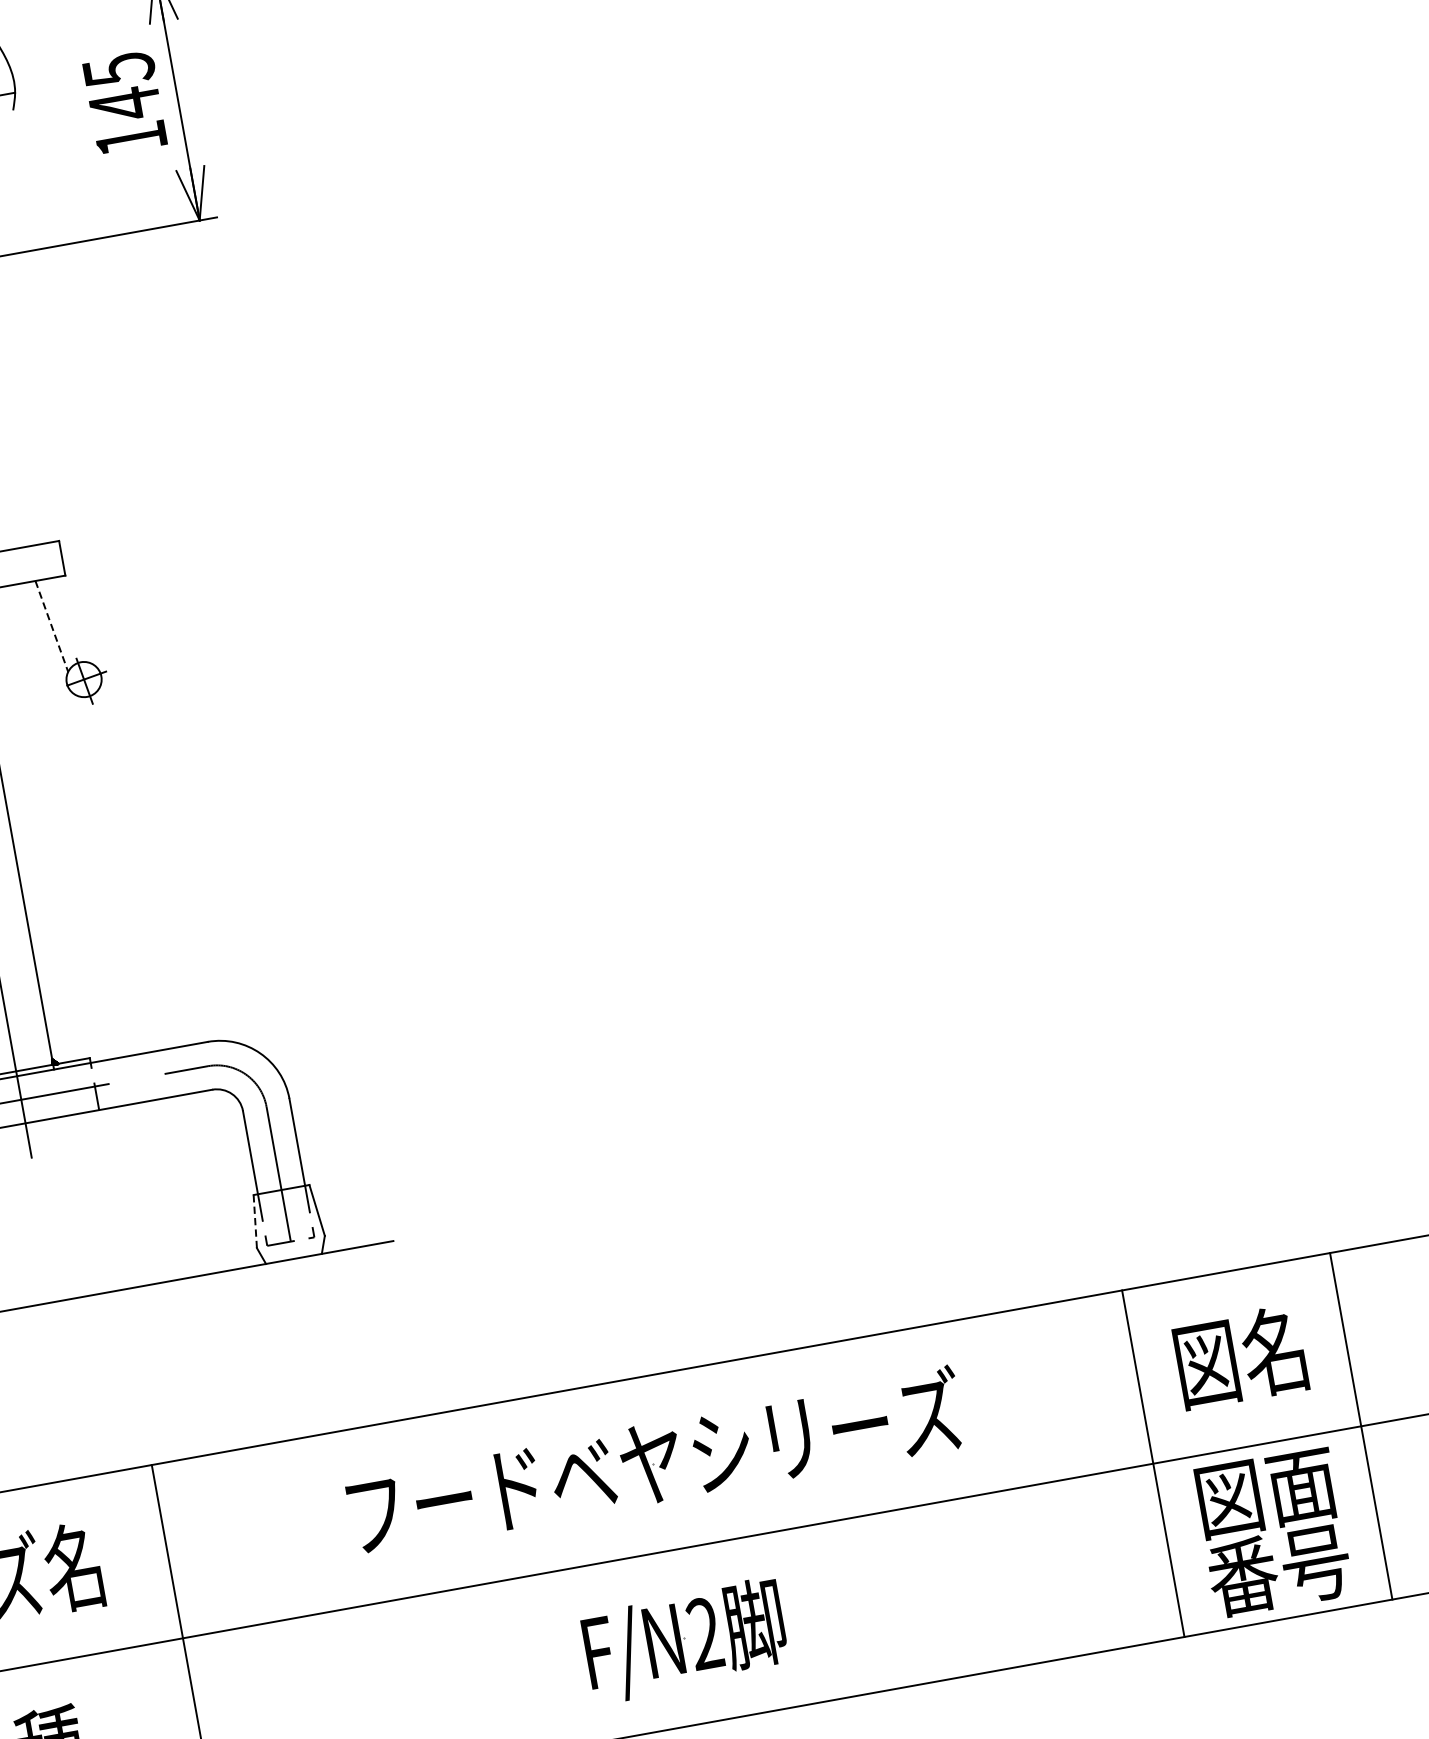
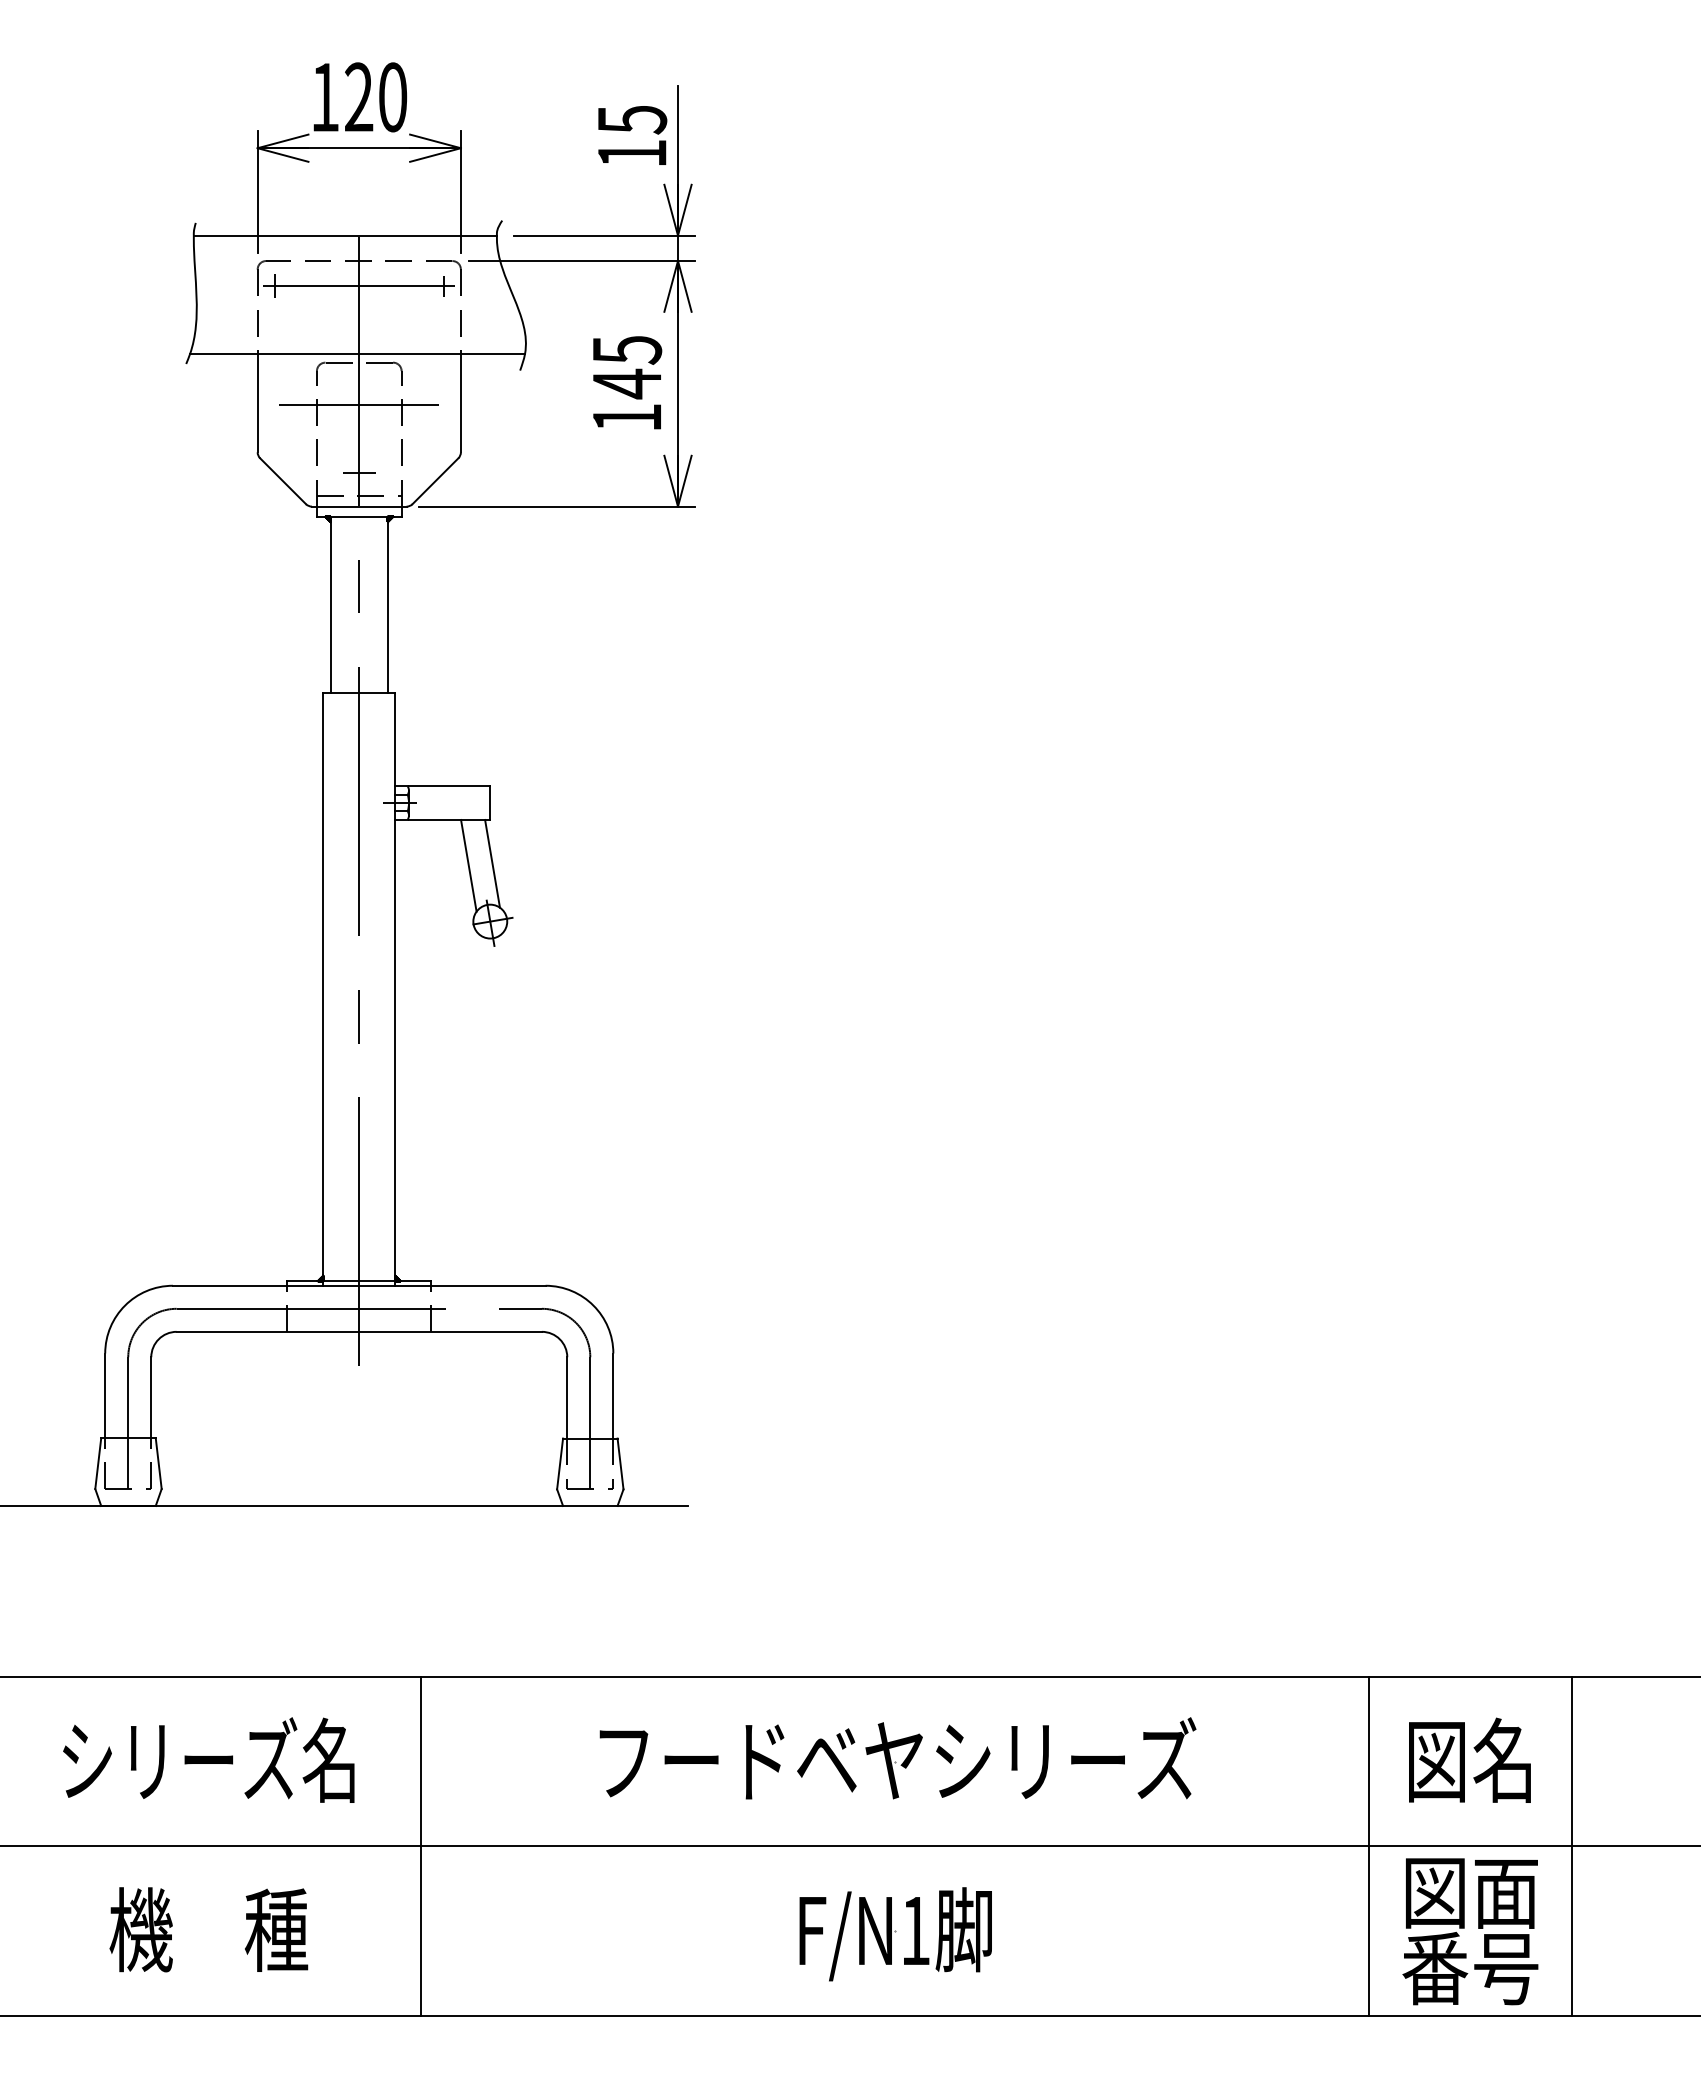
line: (75, 619) -> (492, 863), added
line: (51, 627) -> (468, 866), dashed -> solid
line: (255, 1220) -> (560, 1463), dashed -> solid
text: (704, 1633) -> (915, 1930), F/N2 -> F/N1

